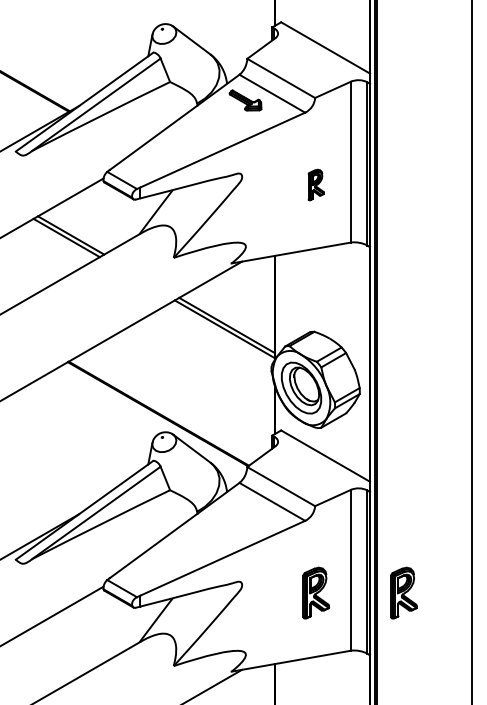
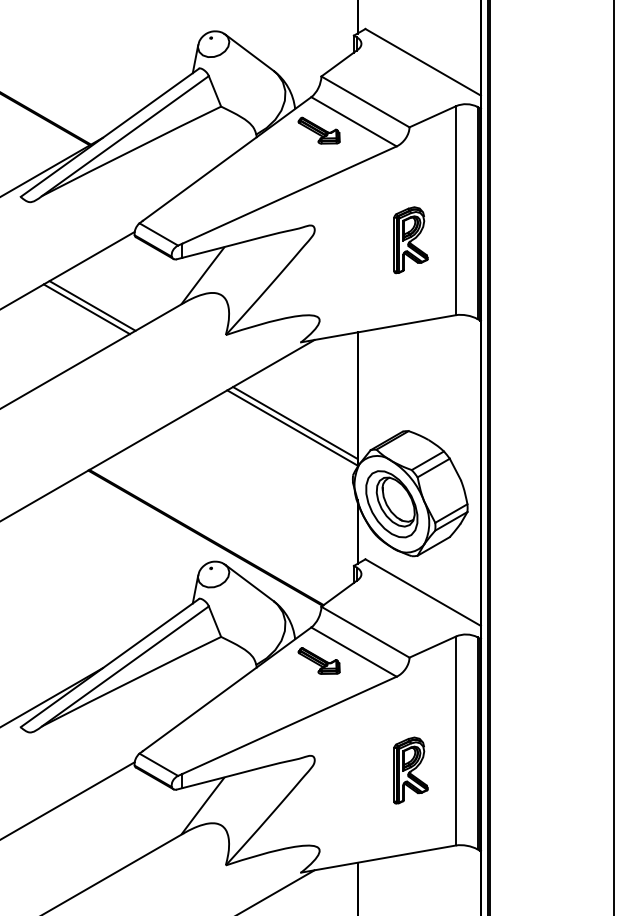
part: (315, 185) -> (410, 240), size x1.67
part: (245, 508) -> (318, 660), added
part: (403, 593) -> (524, 770), removed

